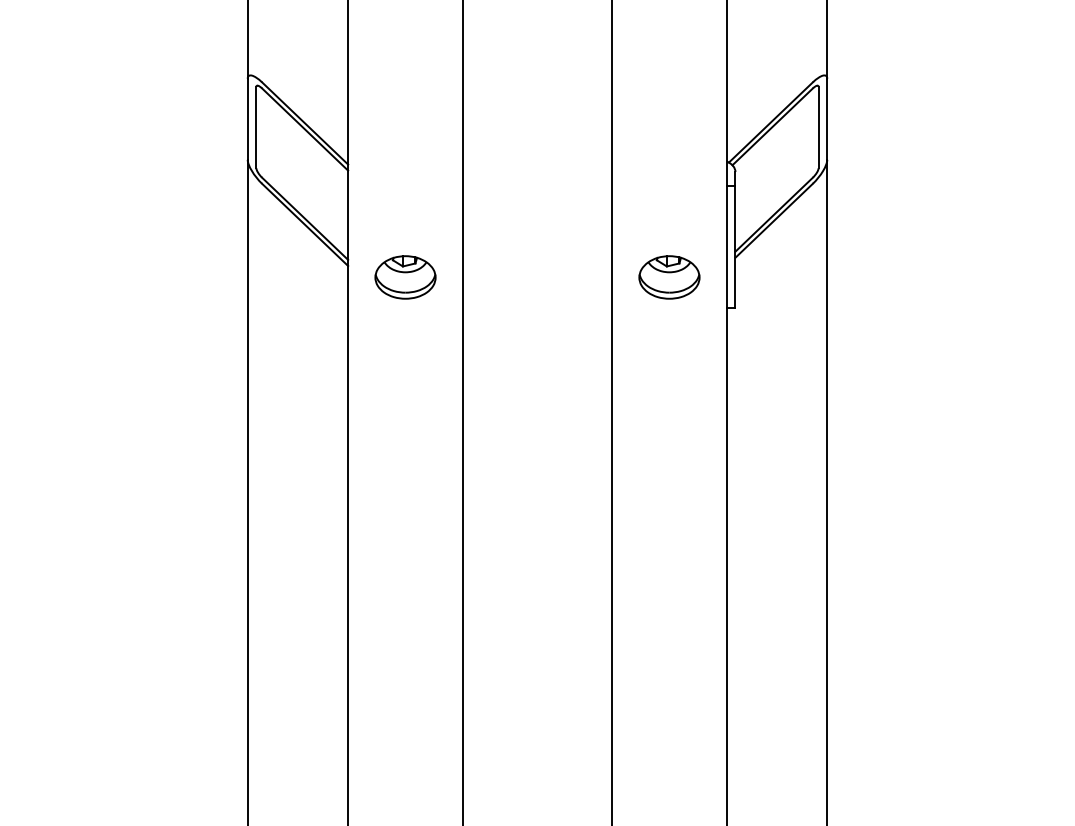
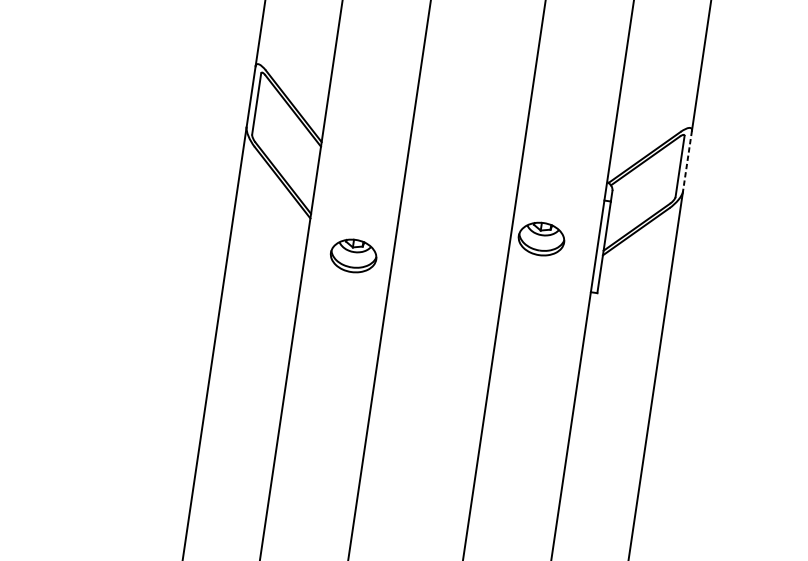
line: (827, 119) -> (687, 161), solid -> dashed
part: (405, 277) -> (353, 256), moved
part: (669, 277) -> (541, 239), moved

